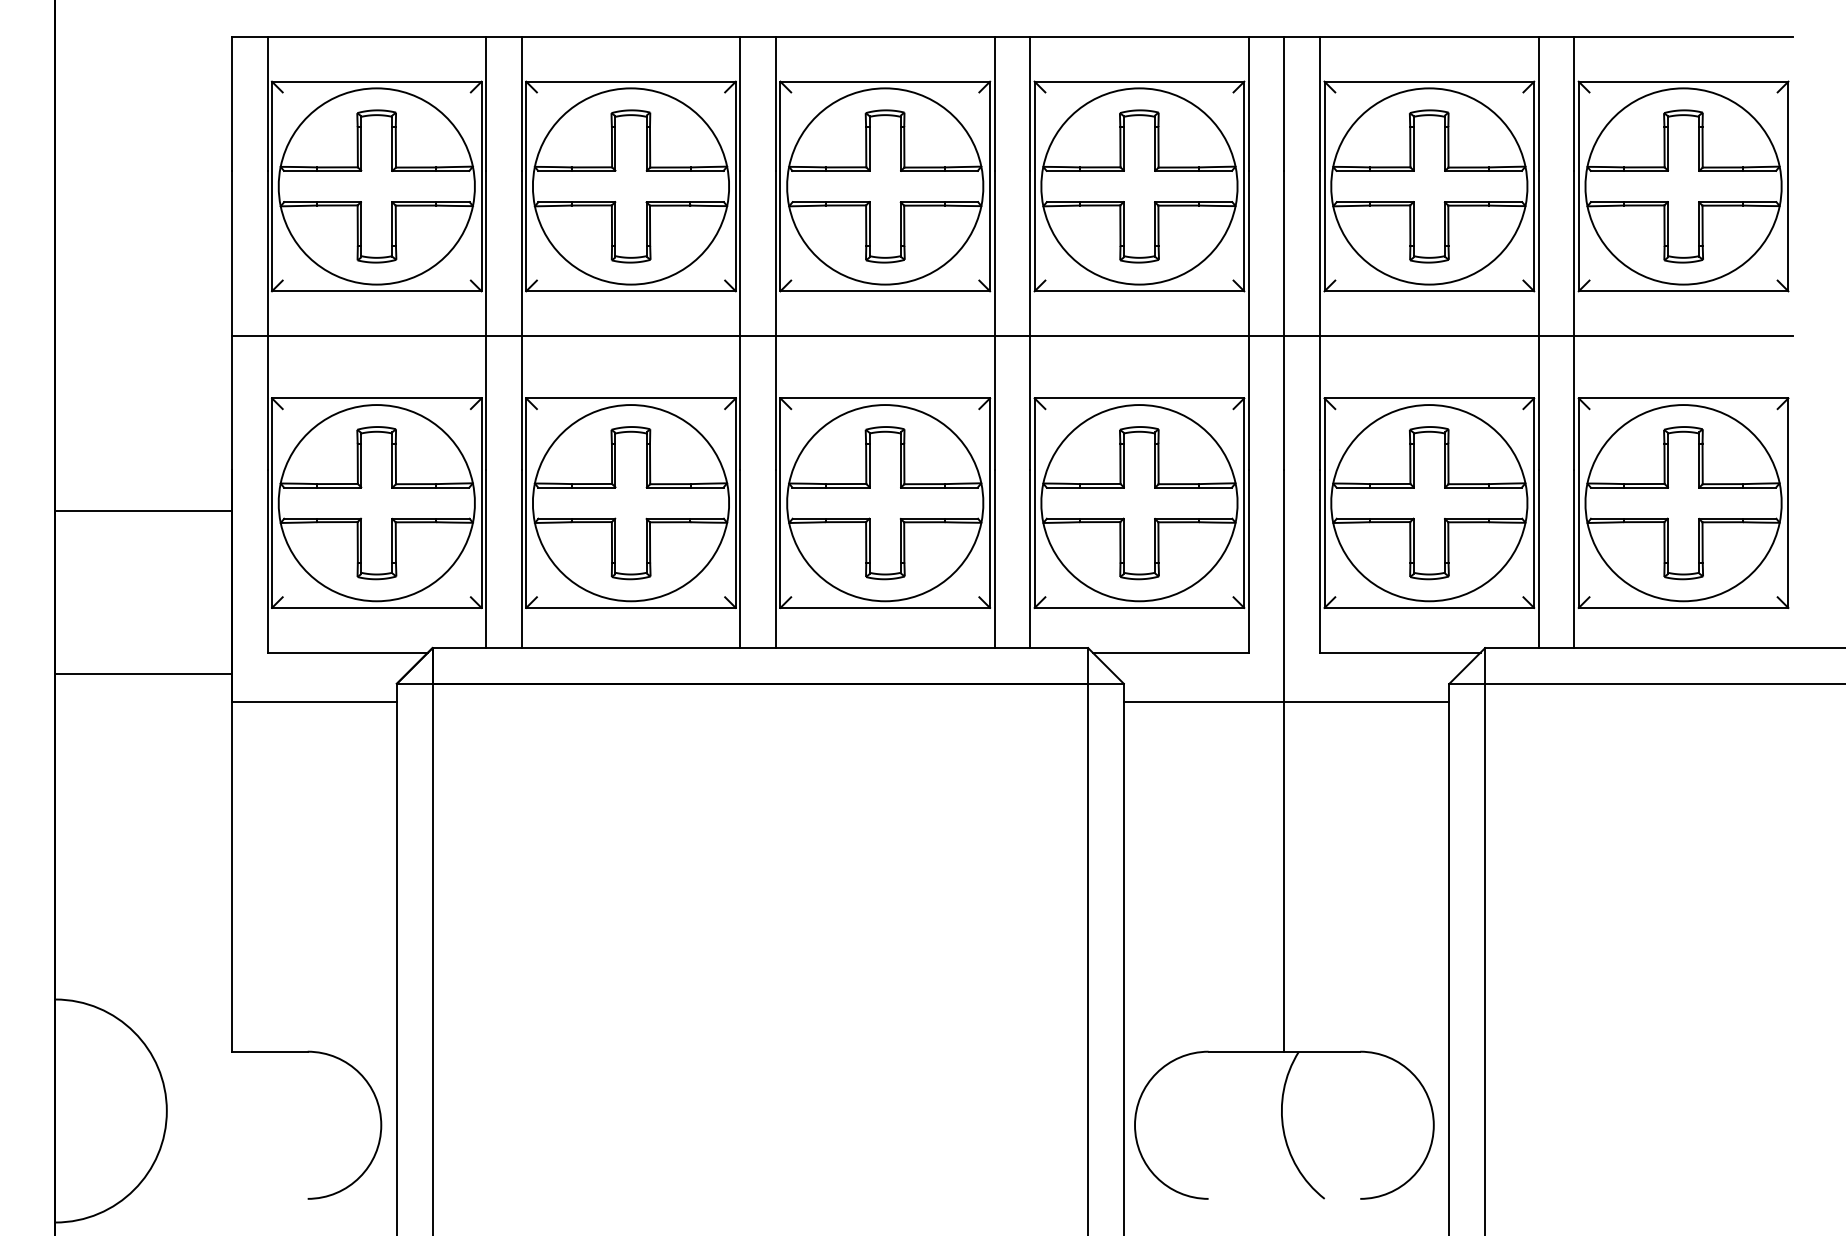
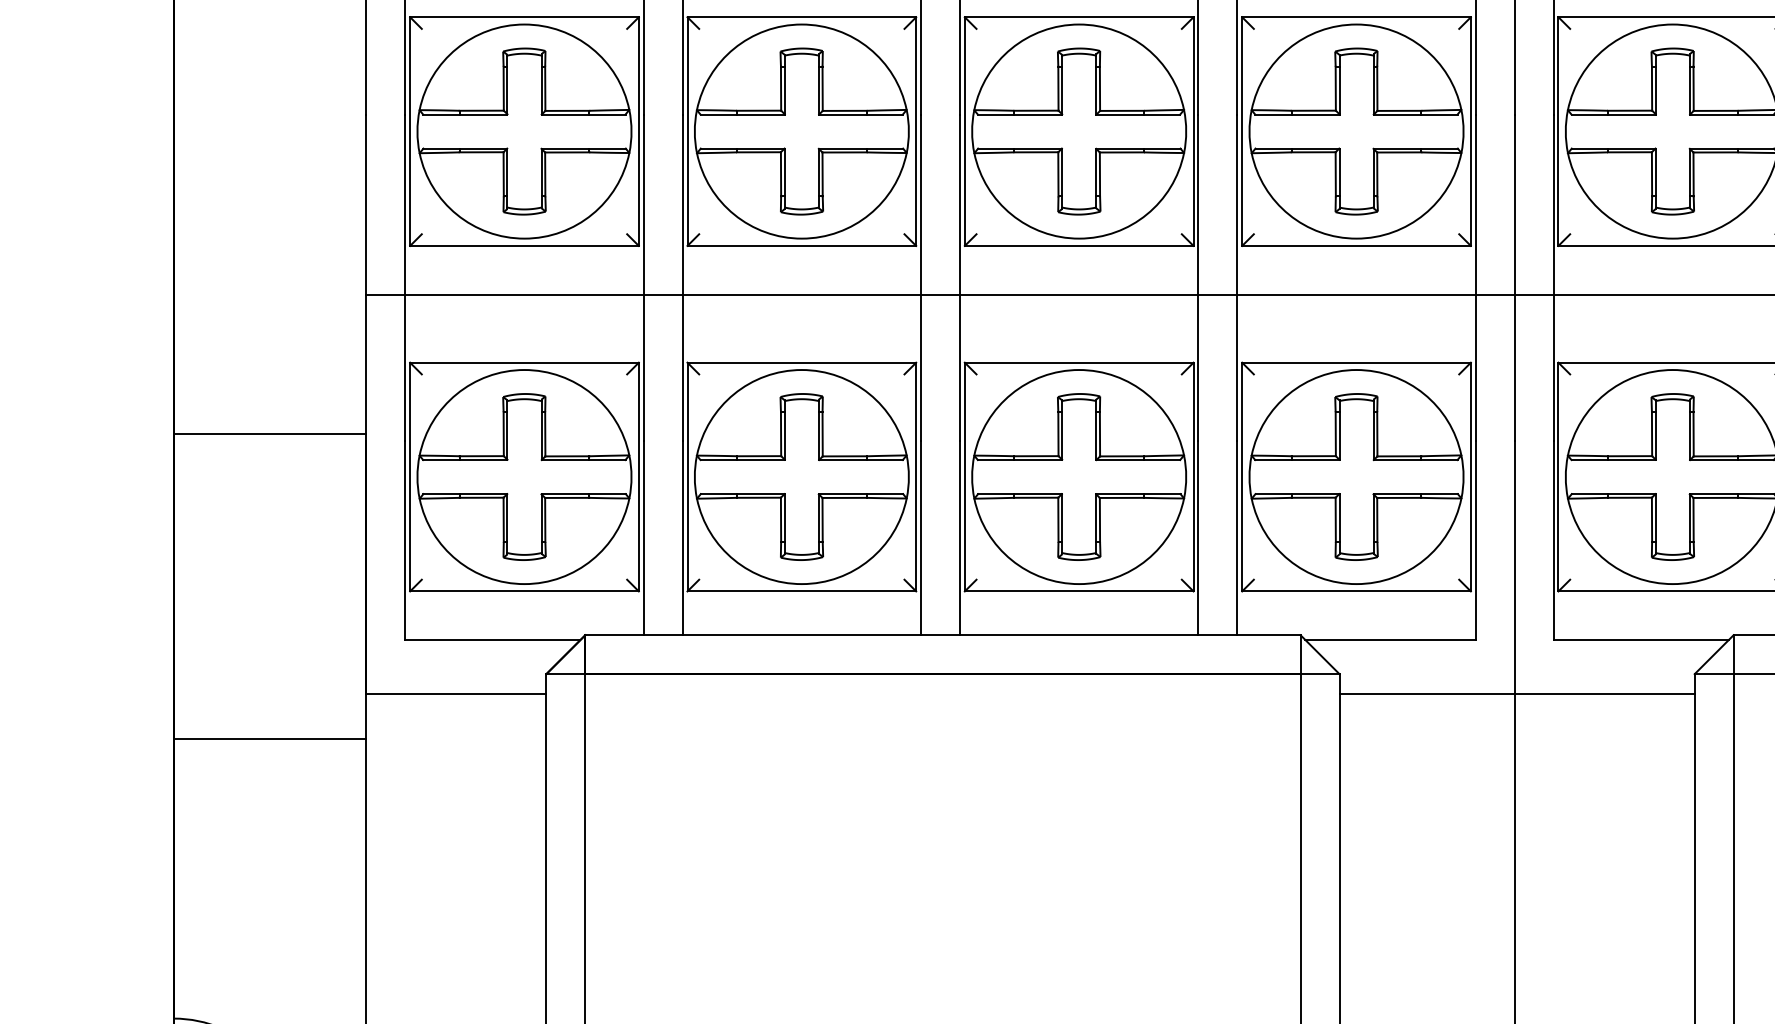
line: (143, 510) -> (269, 433), moved
line: (143, 673) -> (269, 738), moved

